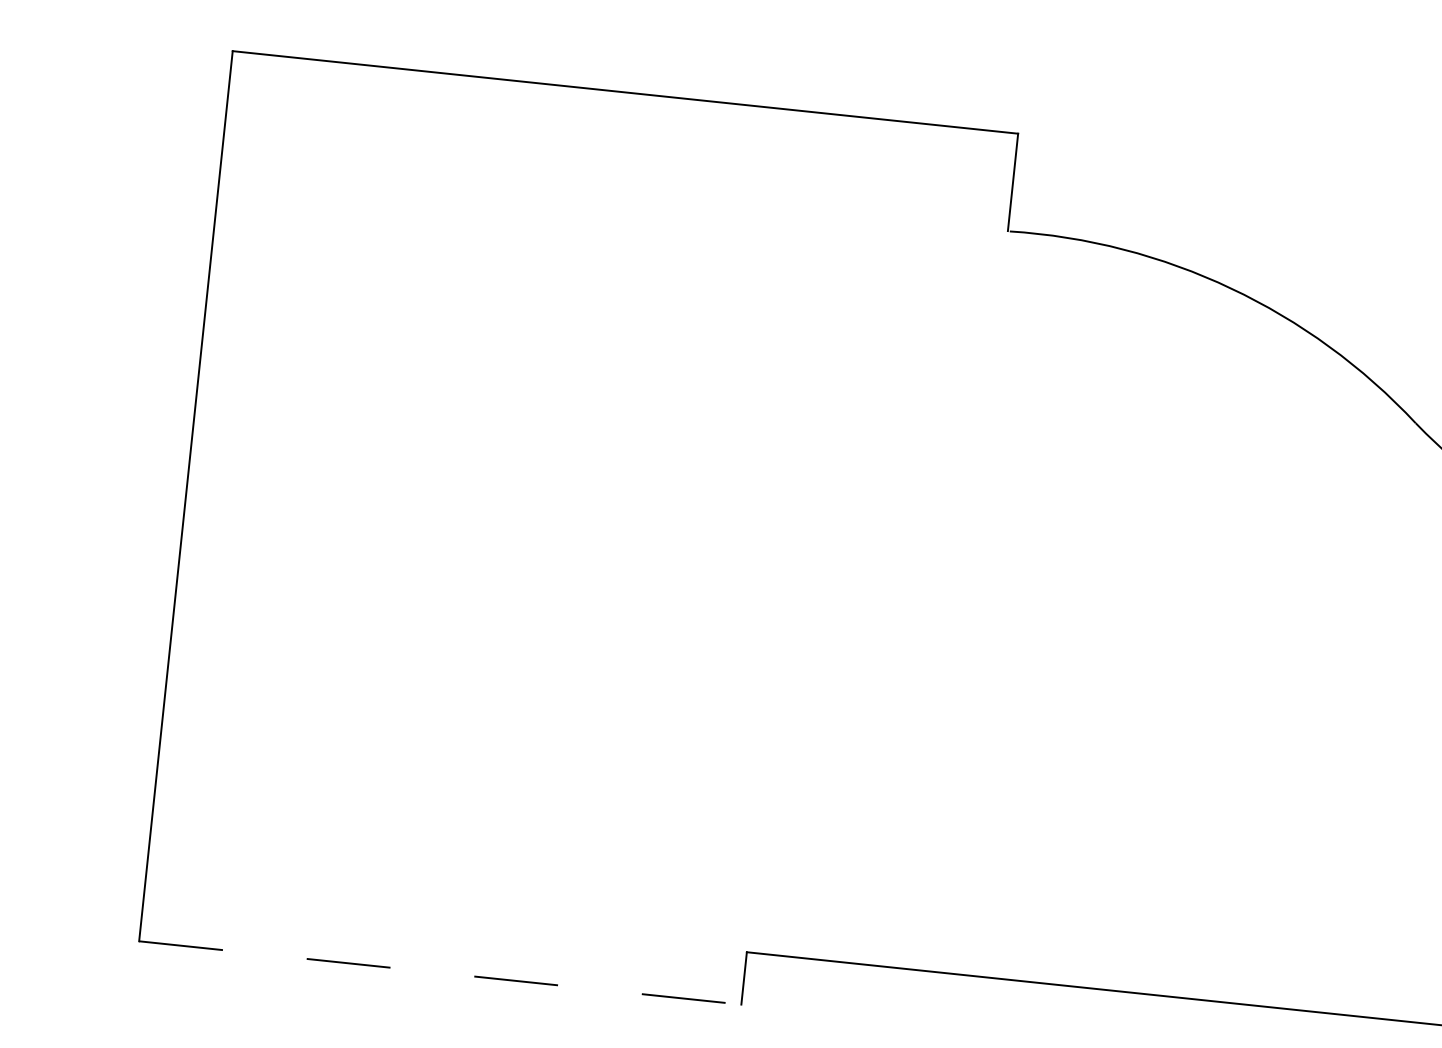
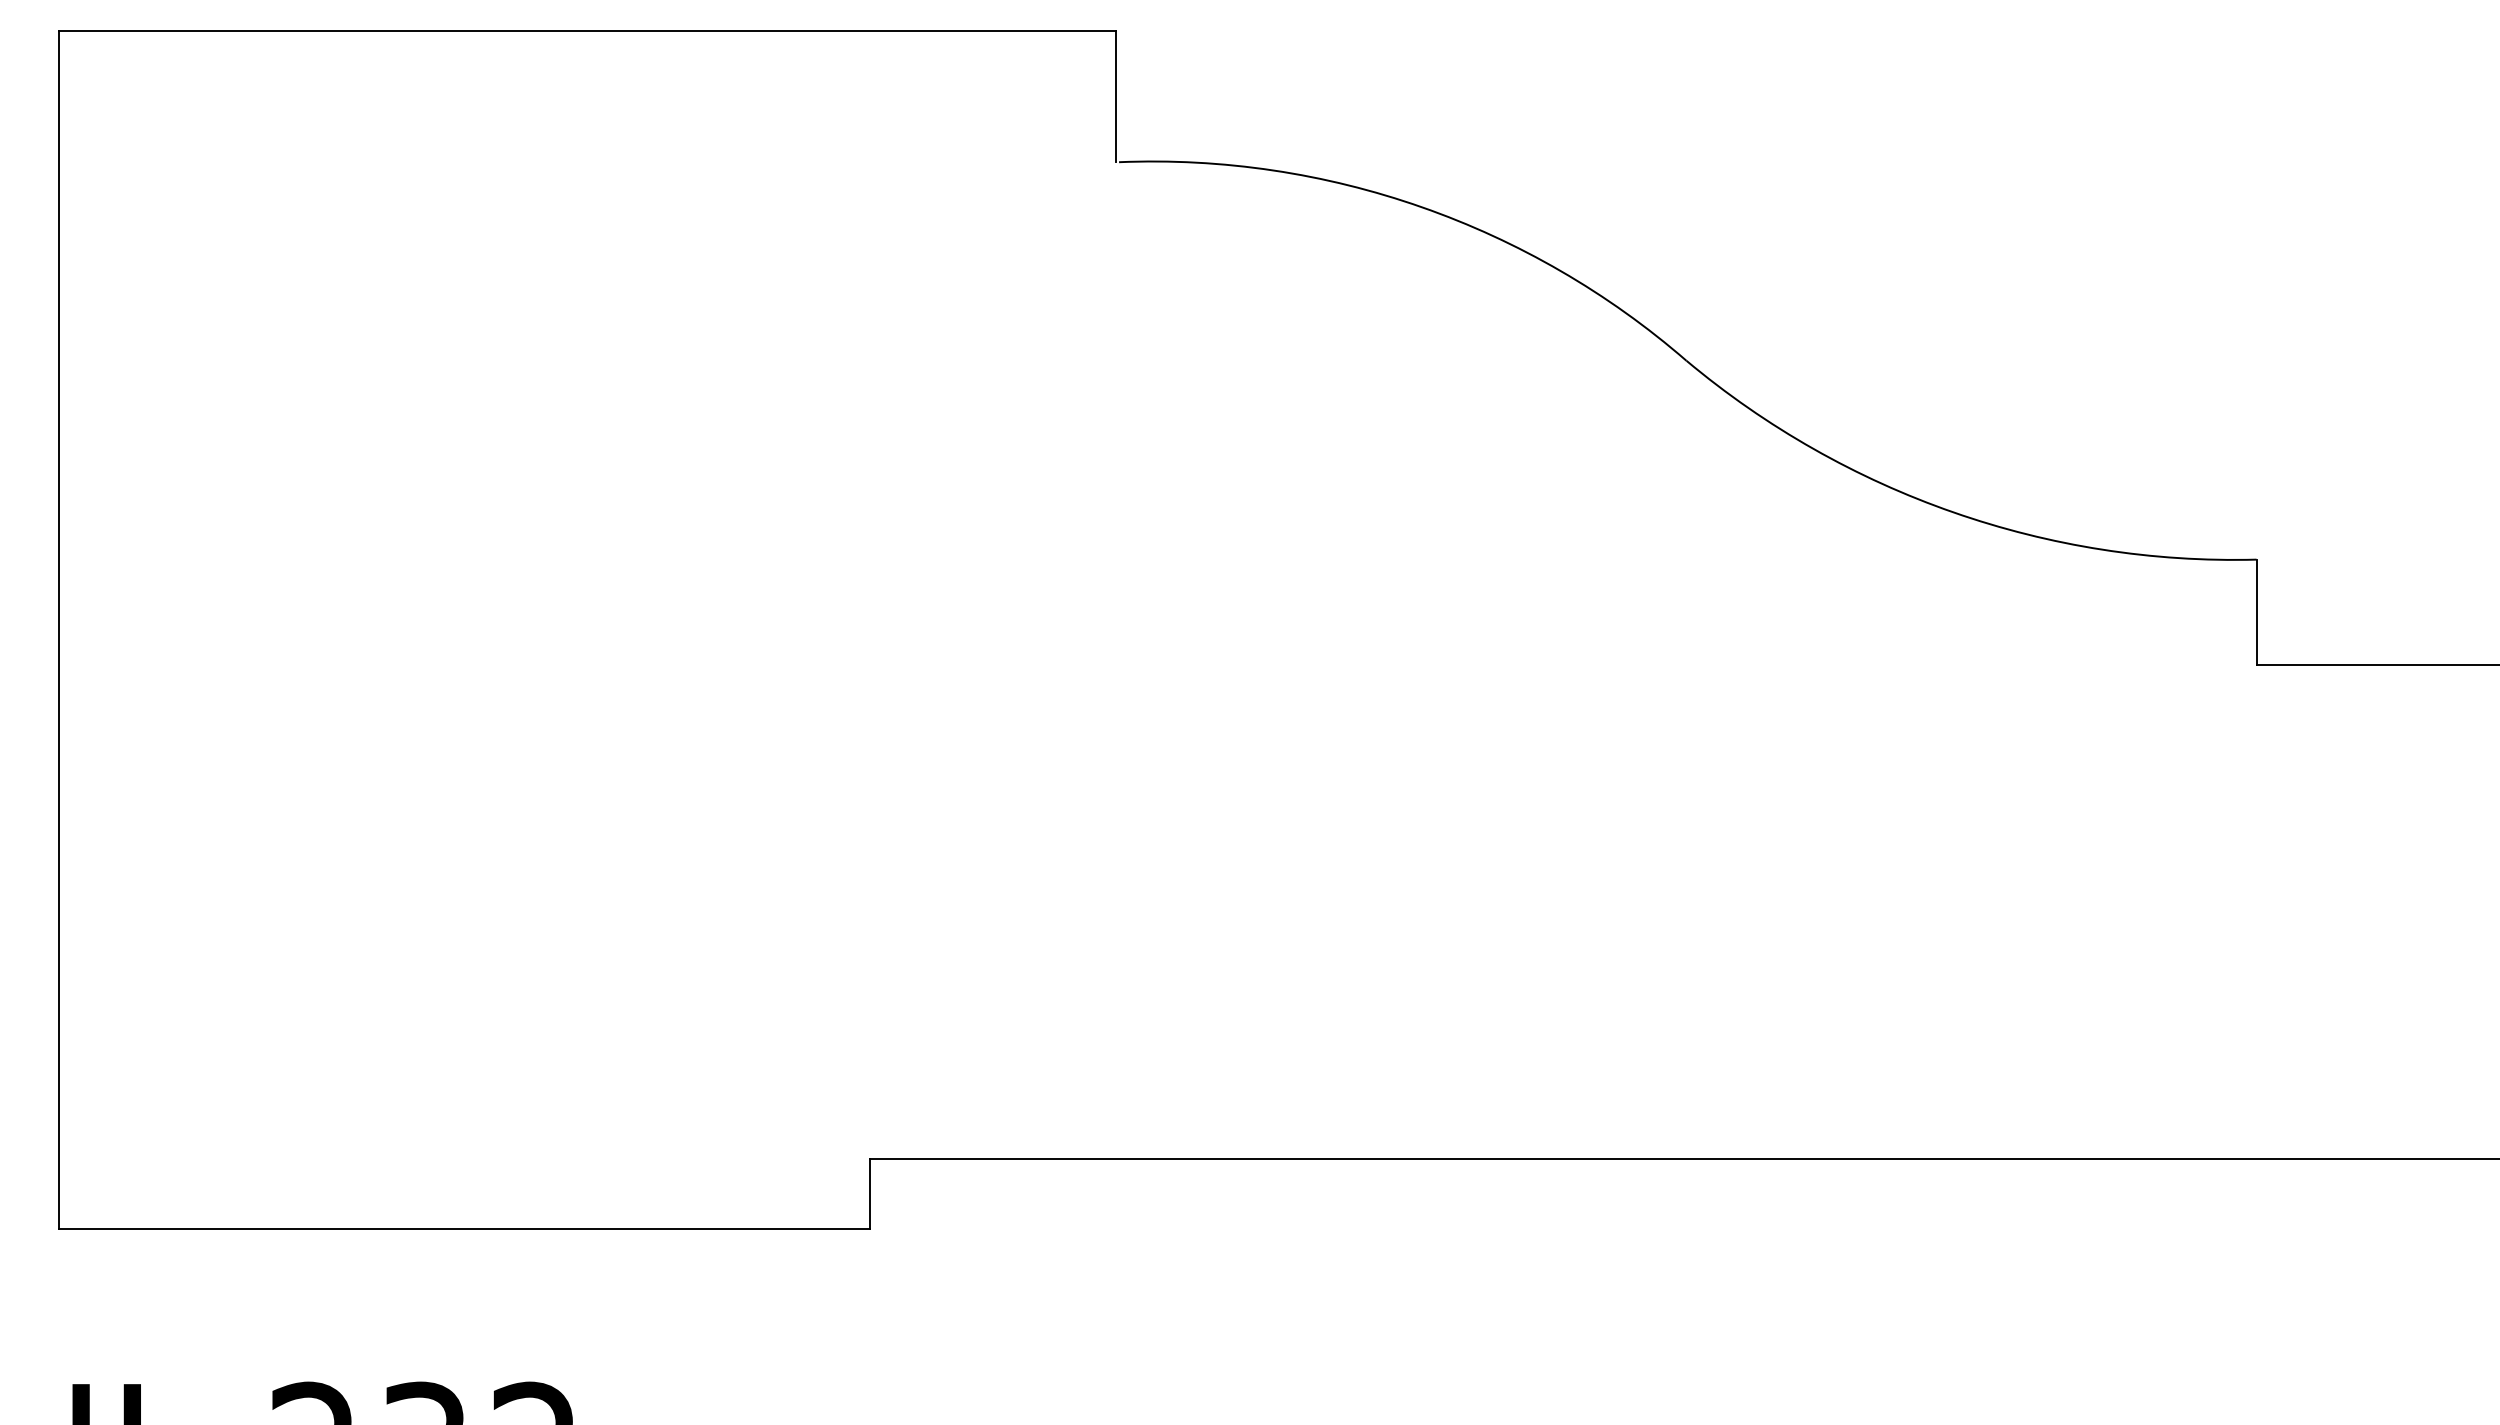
line: (440, 973) -> (464, 1229), dashed -> solid

